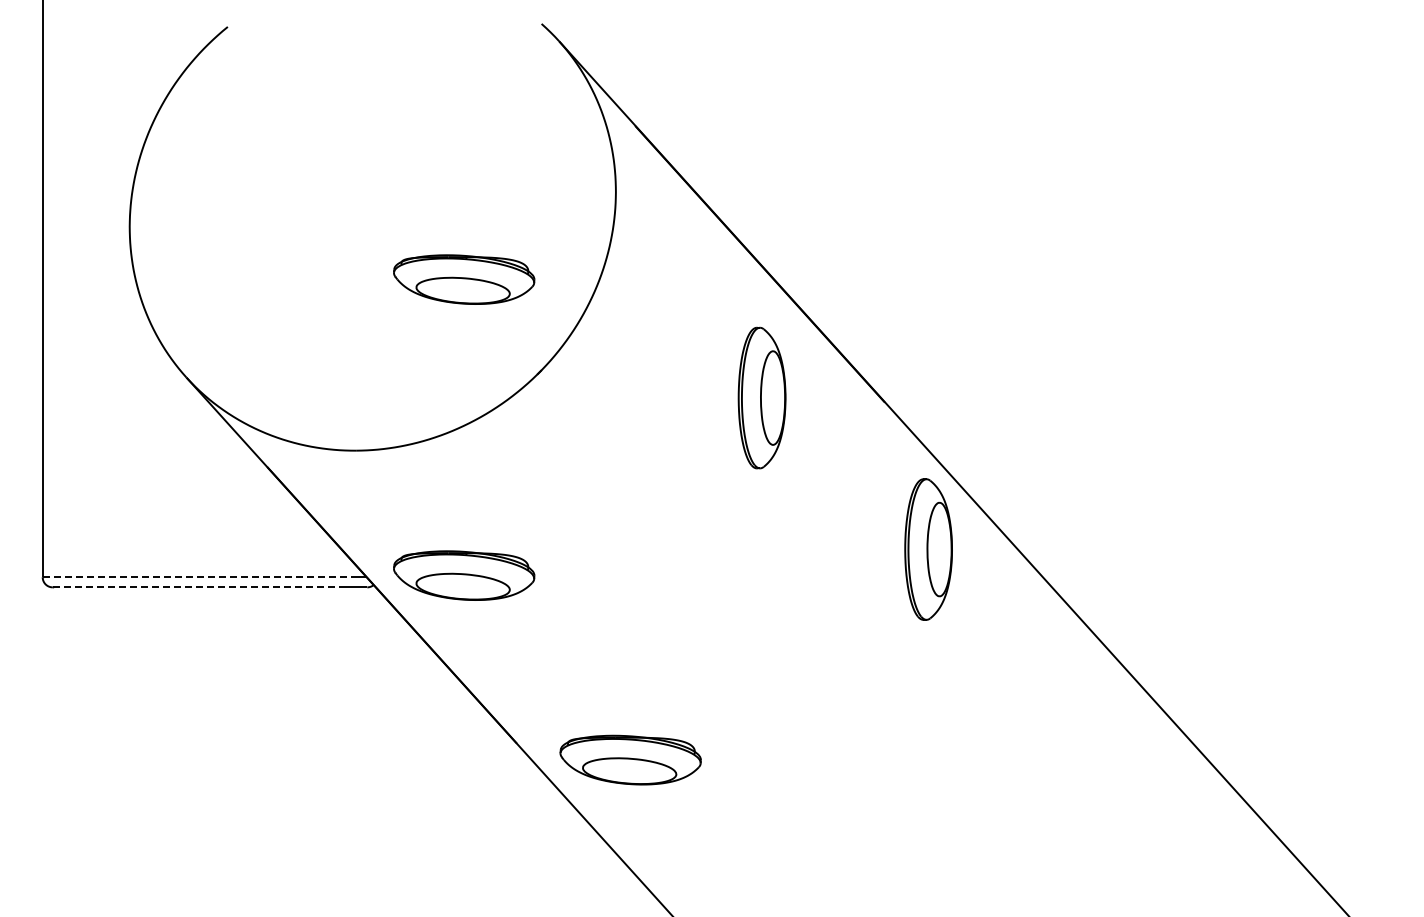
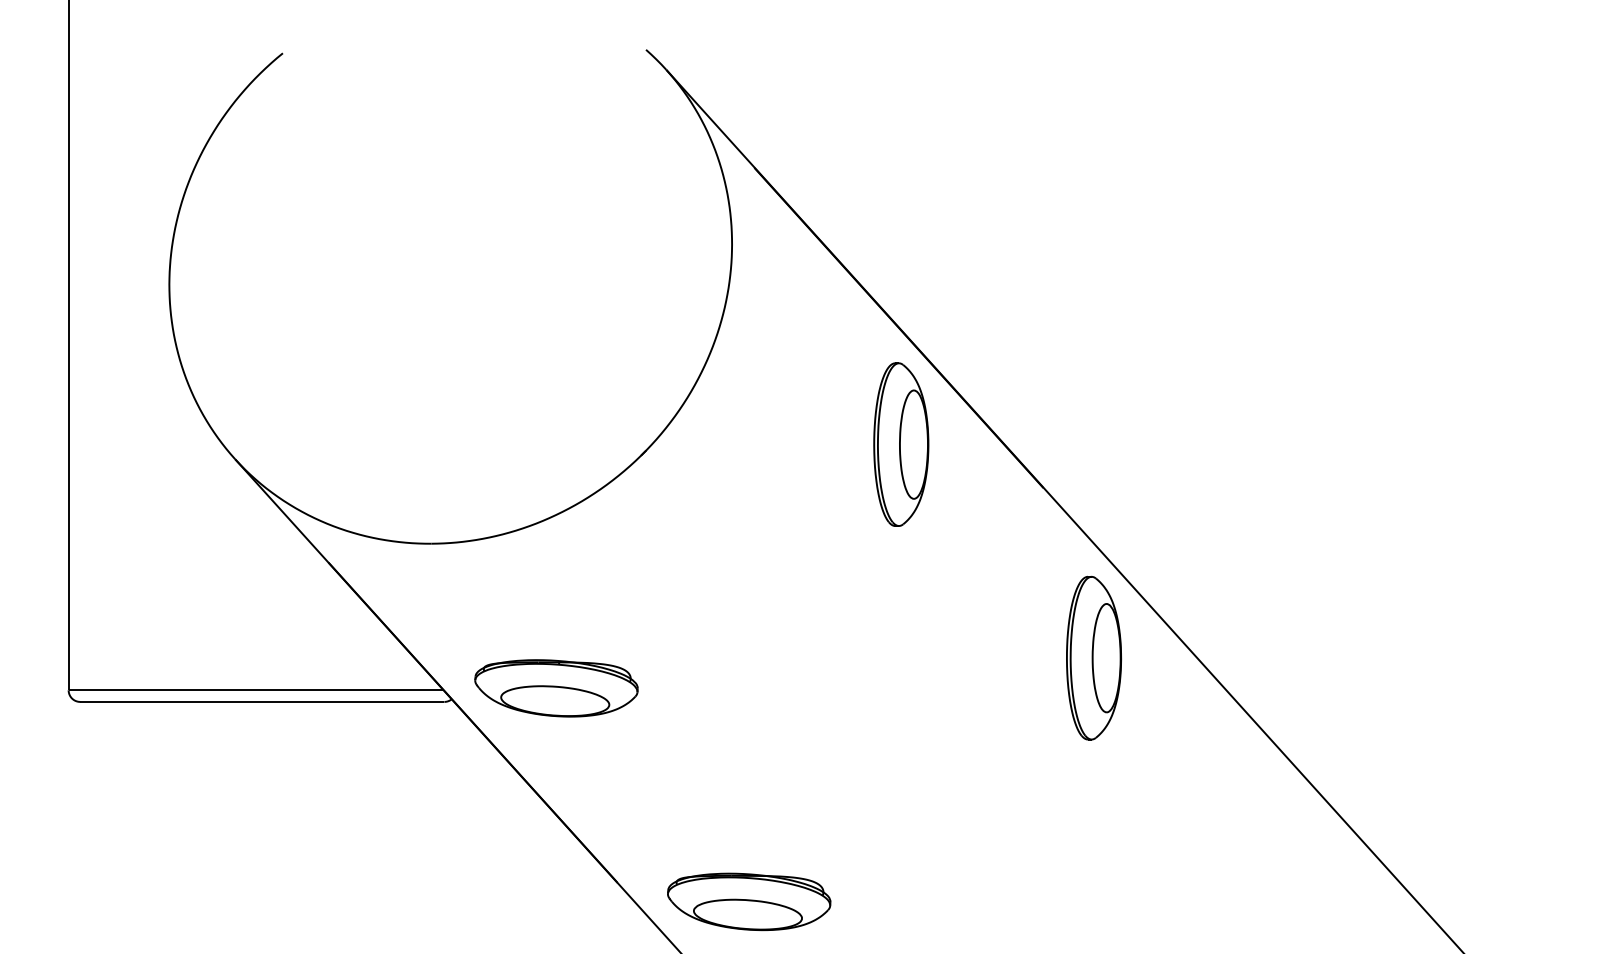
part: (464, 279) -> (556, 345), removed
part: (761, 397) -> (900, 443), moved
line: (198, 577) -> (248, 690), dashed -> solid
line: (198, 587) -> (248, 702), dashed -> solid

